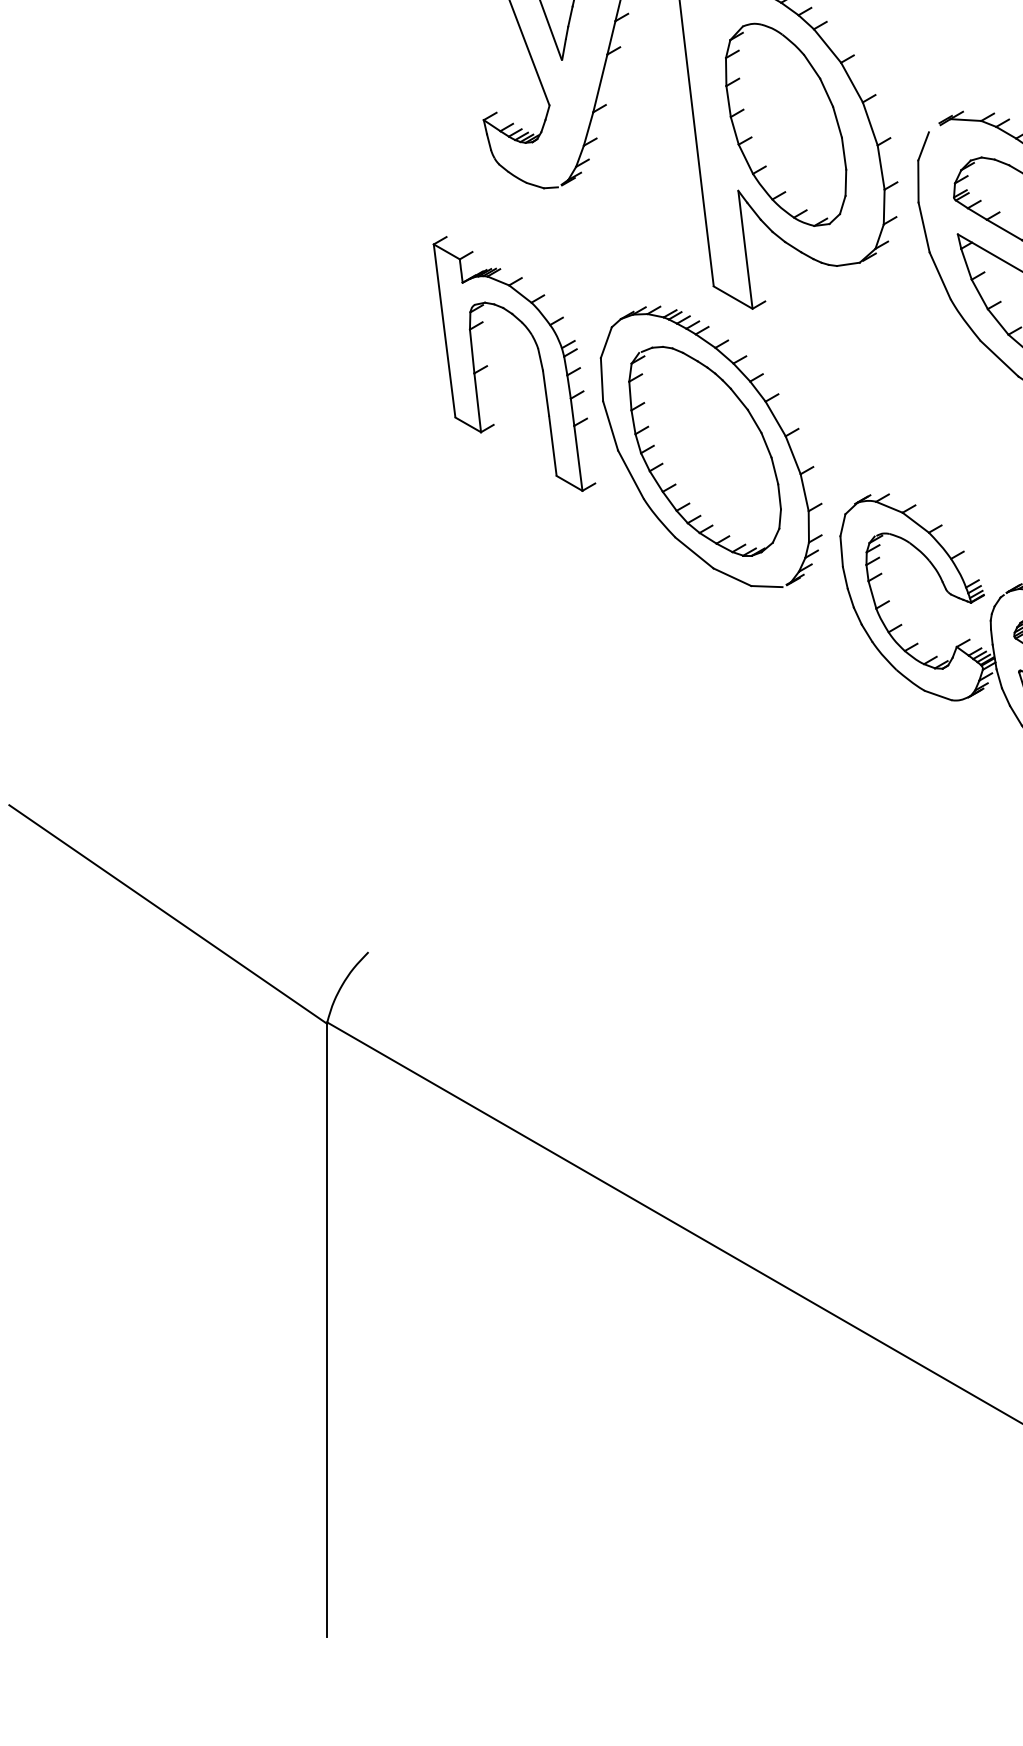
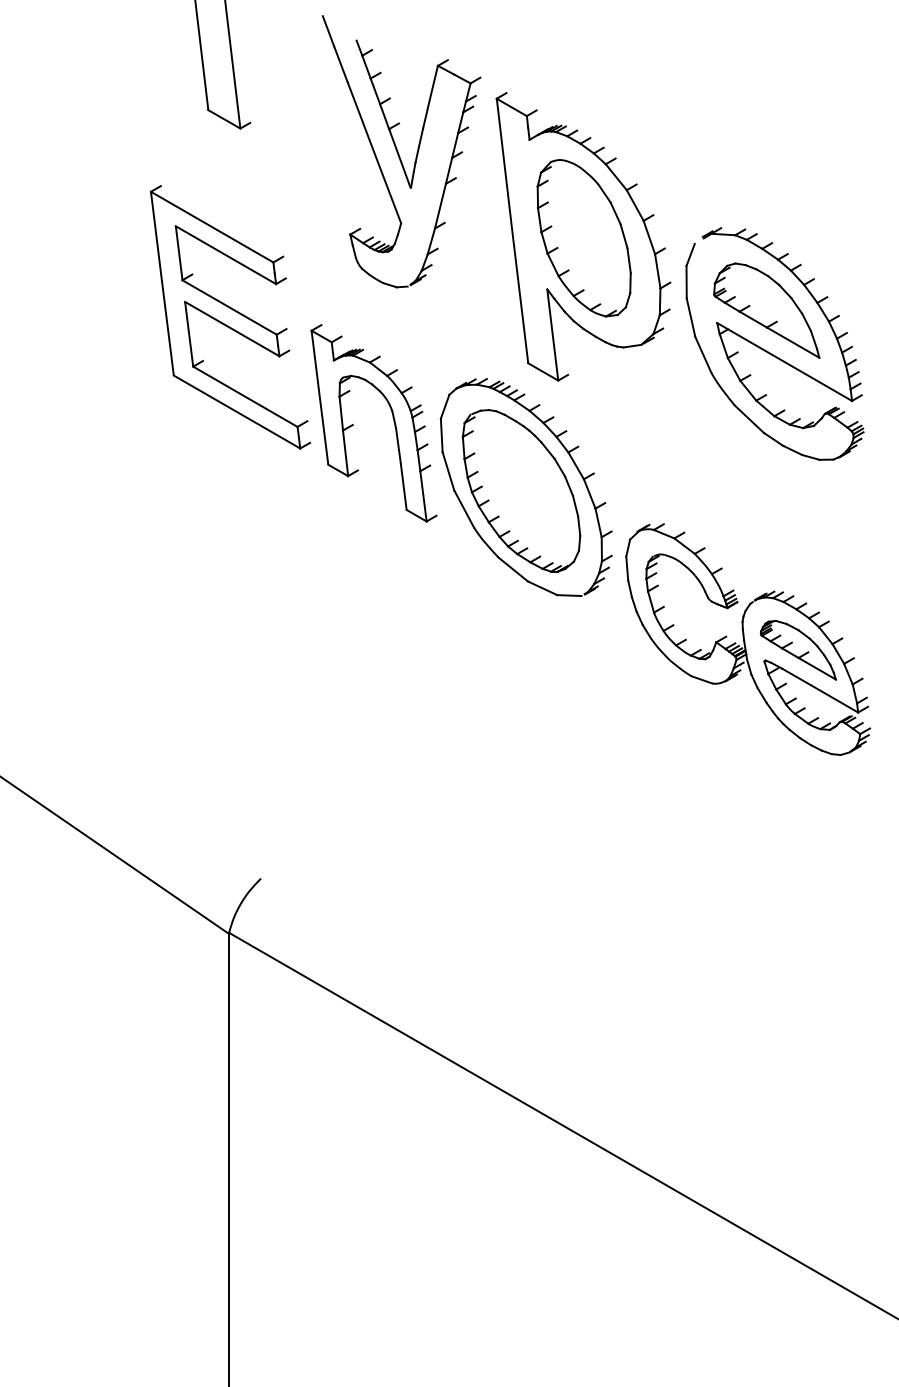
part: (329, 227) -> (230, 317), added

